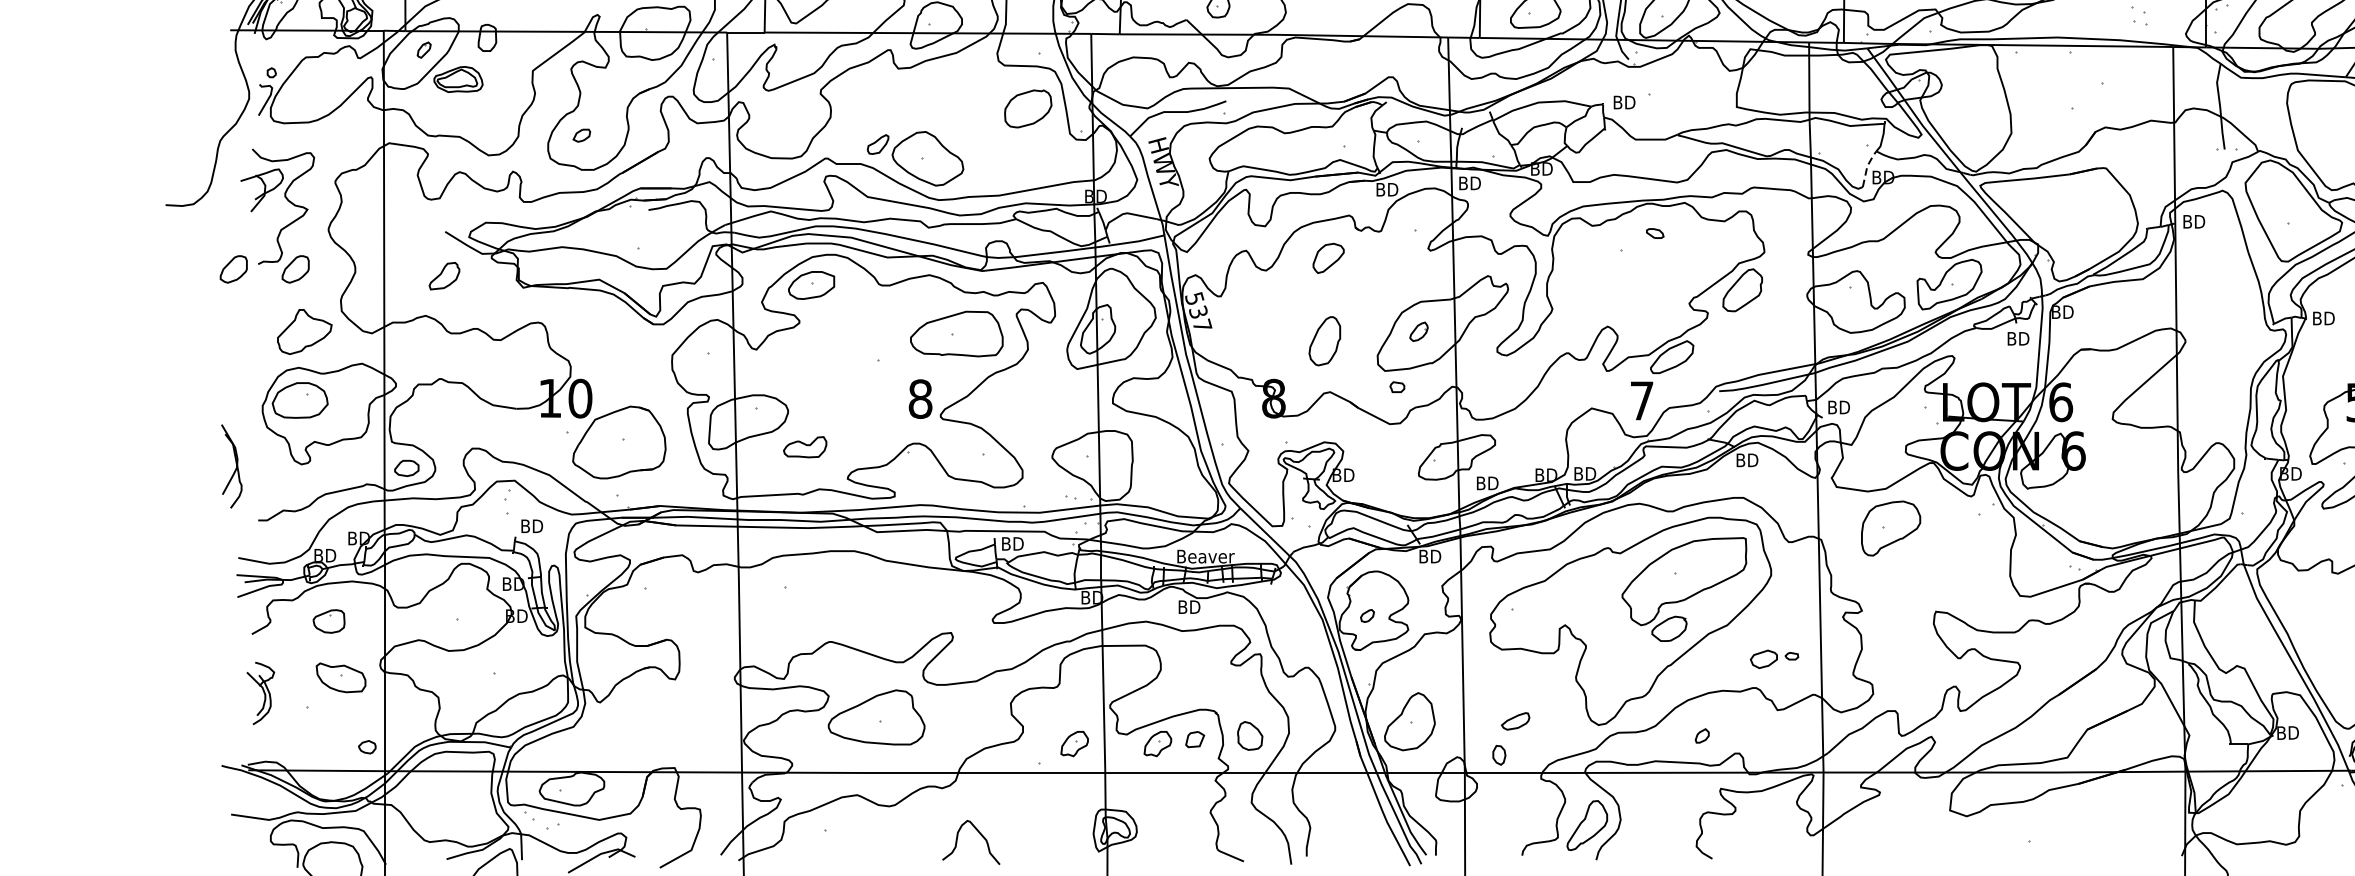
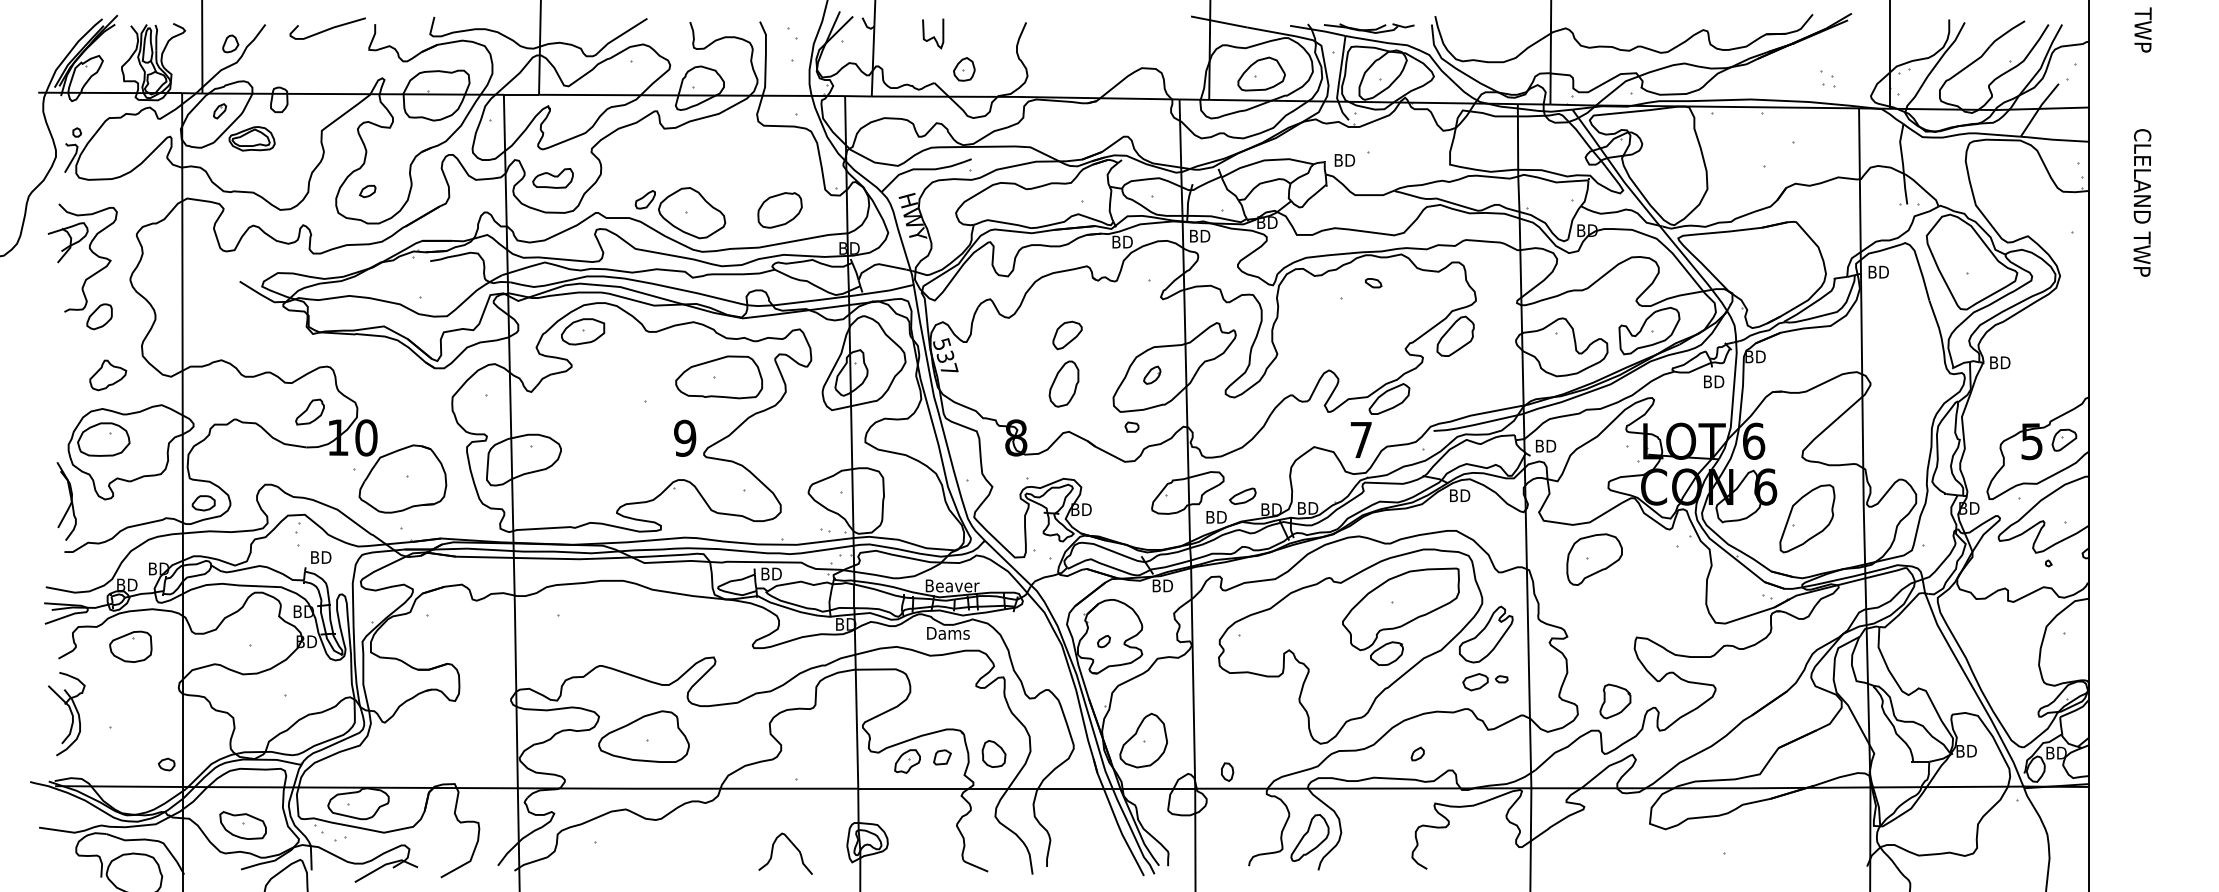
part: (1027, 109) -> (779, 210), moved
line: (1867, 166) -> (1572, 220), dashed -> solid
part: (1328, 258) -> (1067, 335), moved
part: (233, 269) -> (41, 316), removed
part: (443, 275) -> (309, 411), moved
part: (305, 332) -> (108, 375), size x0.71
text: (920, 399) -> (685, 438), 8 -> 9
part: (804, 447) -> (552, 178), moved
part: (231, 466) -> (66, 501), moved
part: (2118, 484) -> (1807, 518), added
text: (1201, 607) -> (948, 633), BD -> Dams
part: (1775, 608) -> (1486, 634), added
part: (328, 621) -> (130, 646), size x1.43
part: (340, 677) -> (242, 825), moved
part: (1913, 679) -> (1615, 701), added
part: (260, 693) -> (66, 714), size x1.43
part: (1515, 720) -> (1242, 495), moved
part: (1074, 743) -> (829, 761), removed
curve: (979, 834) -> (793, 846), moved

